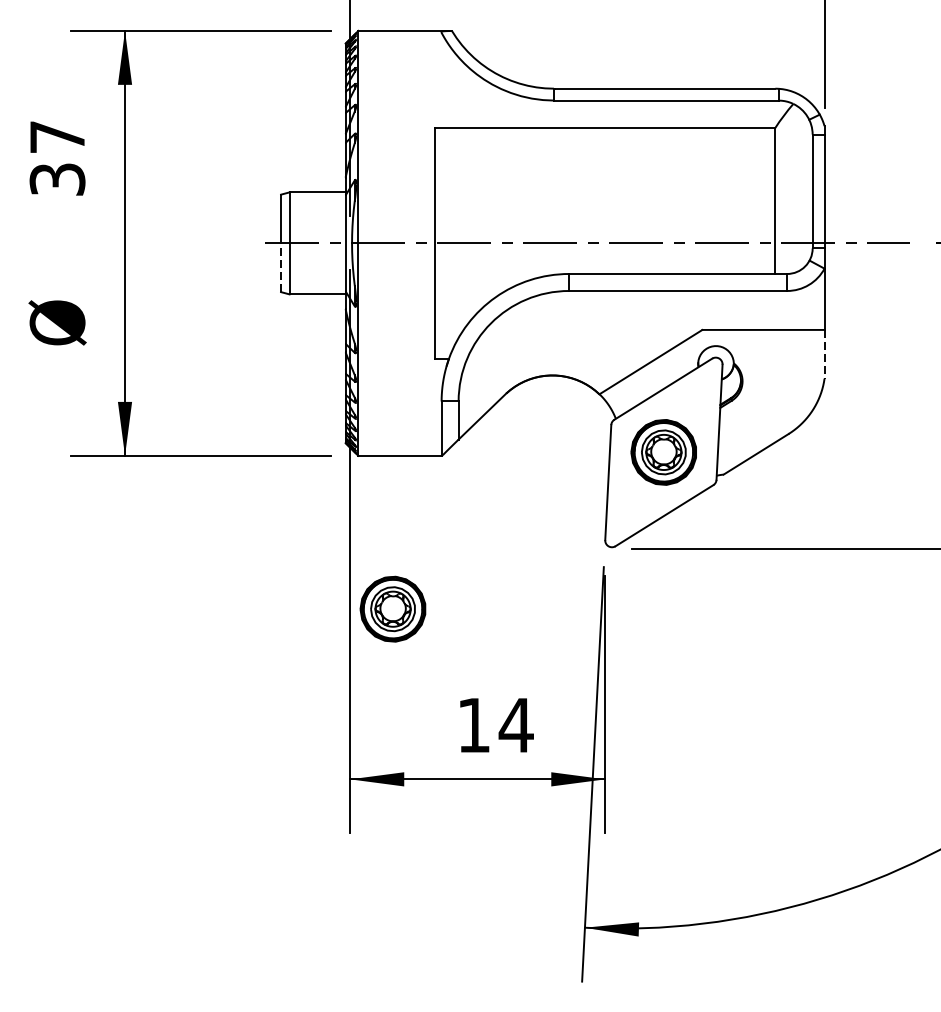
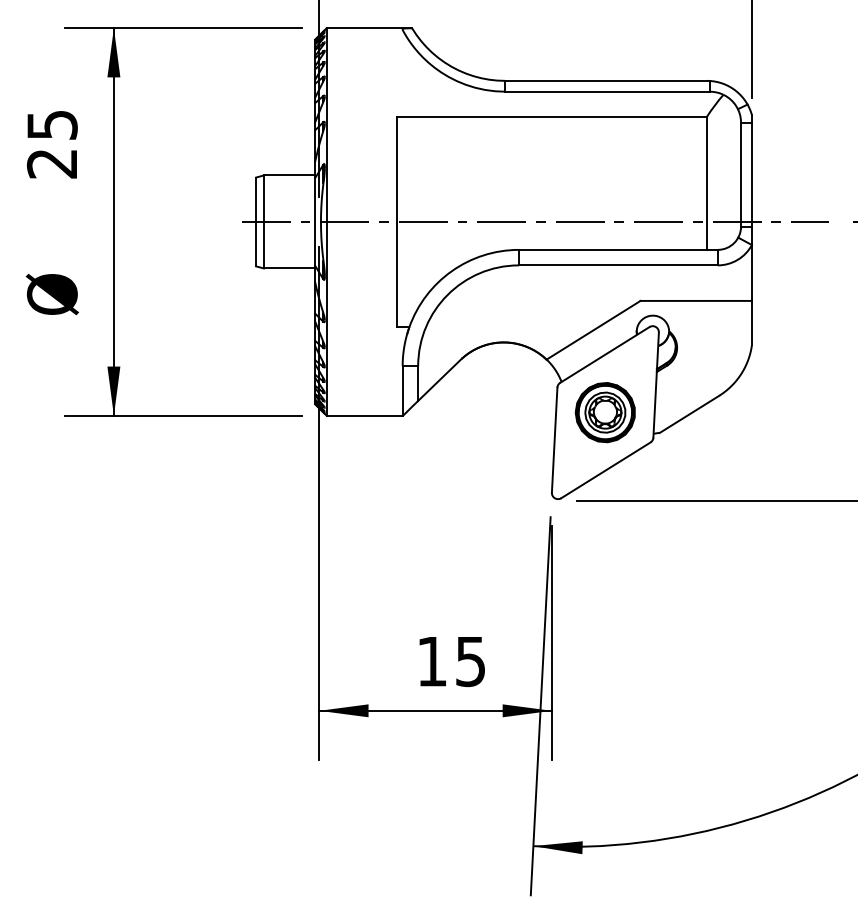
text: (57, 158) -> (52, 144), 37 -> 25
line: (281, 266) -> (256, 243), dashed -> solid
line: (824, 354) -> (751, 323), dashed -> solid
part: (392, 609) -> (357, 555), removed
text: (516, 726) -> (470, 662), 14 -> 15

